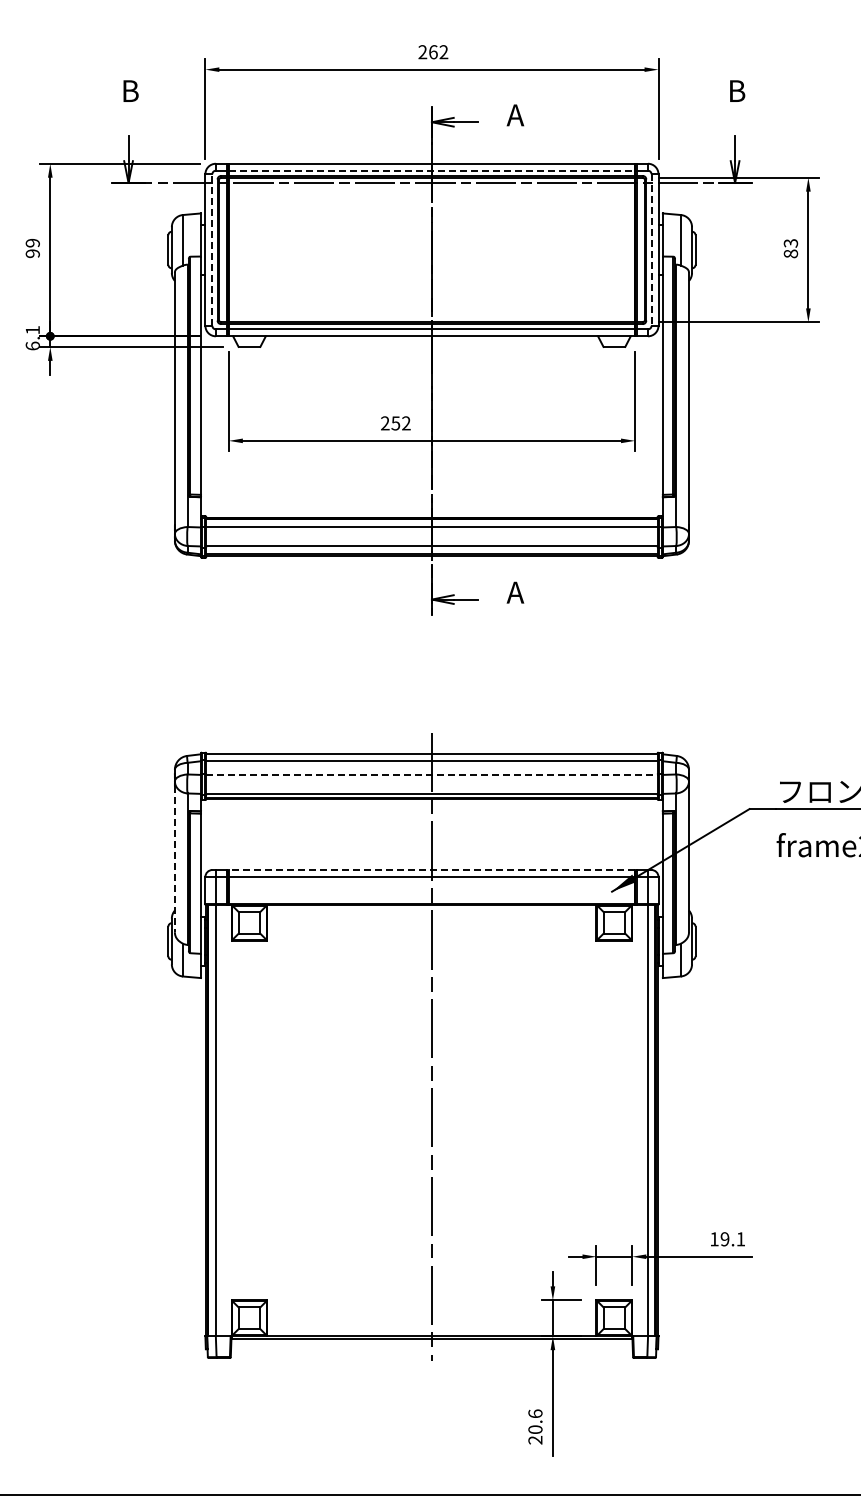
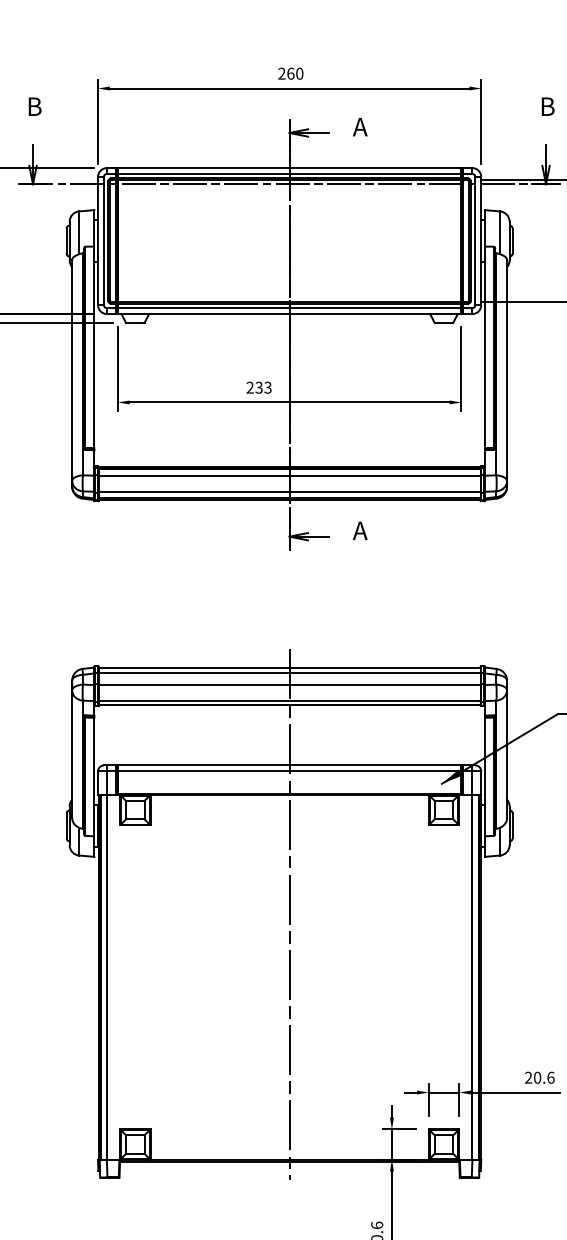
text: (443, 52) -> (299, 73), 262 -> 260
line: (432, 170) -> (290, 173), dashed -> solid
line: (212, 250) -> (104, 241), dashed -> solid
line: (651, 250) -> (475, 241), dashed -> solid
text: (401, 423) -> (263, 387), 252 -> 233
line: (431, 774) -> (289, 684), dashed -> solid
line: (174, 859) -> (71, 756), dashed -> solid
line: (431, 870) -> (289, 765), dashed -> solid
text: (727, 1239) -> (539, 1077), 19.1 -> 20.6

